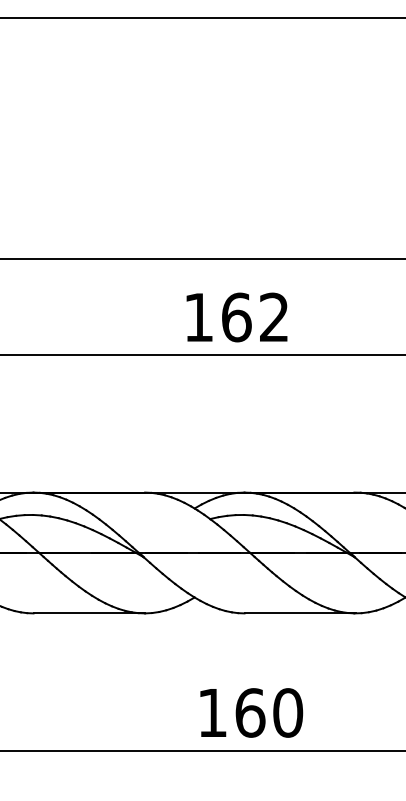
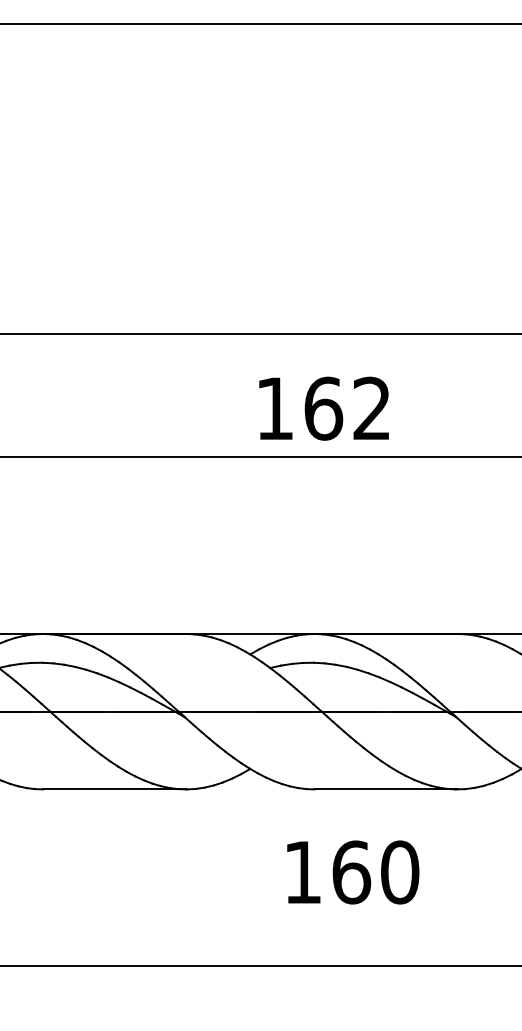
text: (236, 317) -> (323, 408), moved
text: (251, 712) -> (352, 871), moved

